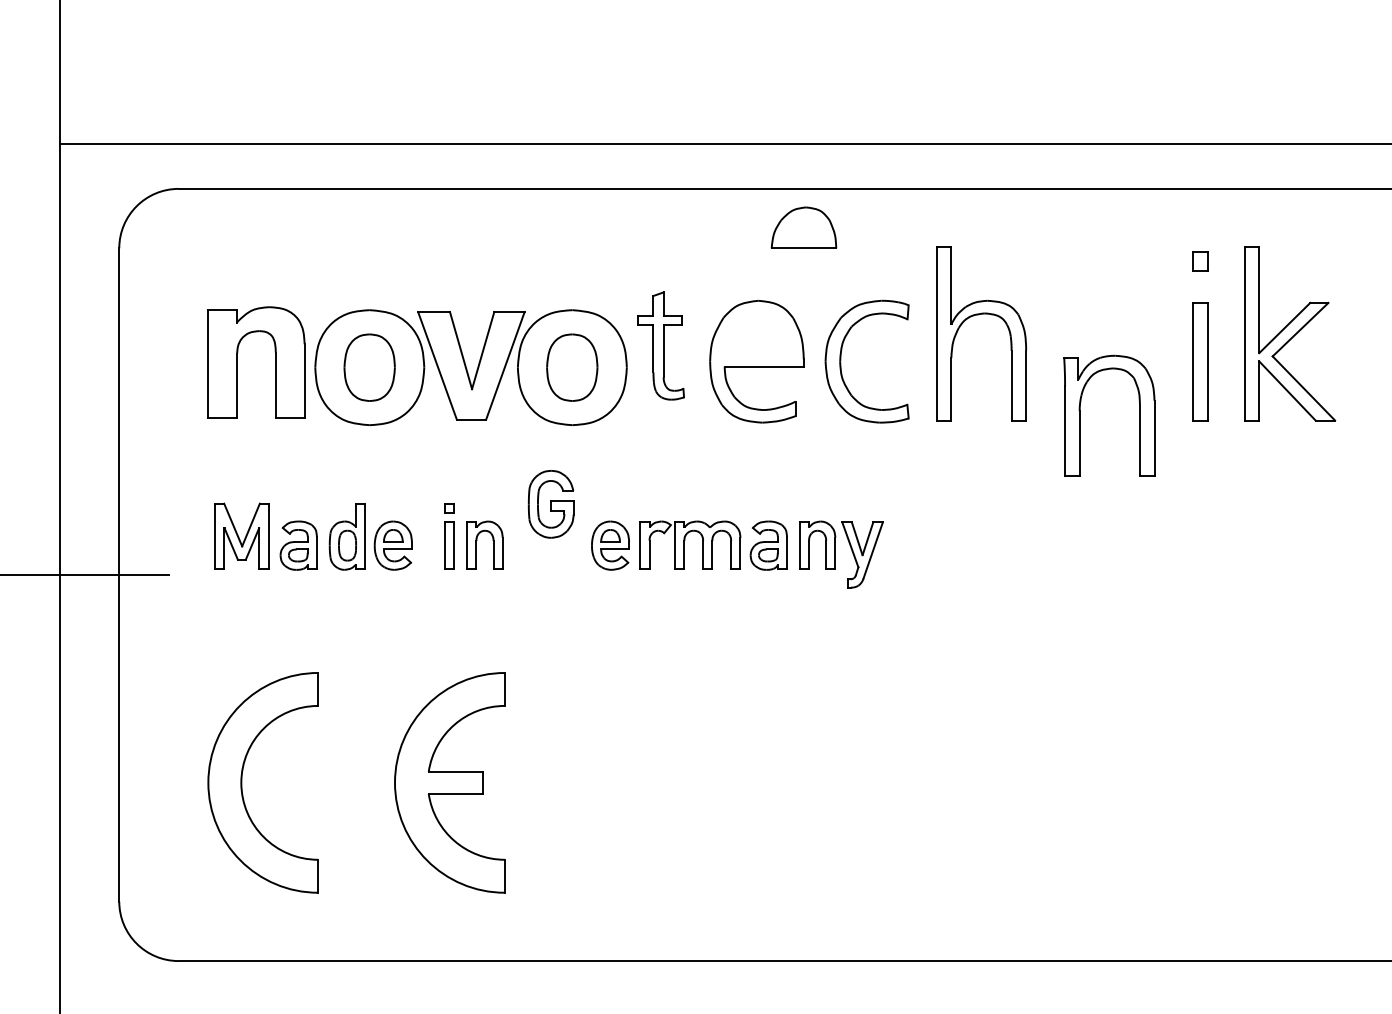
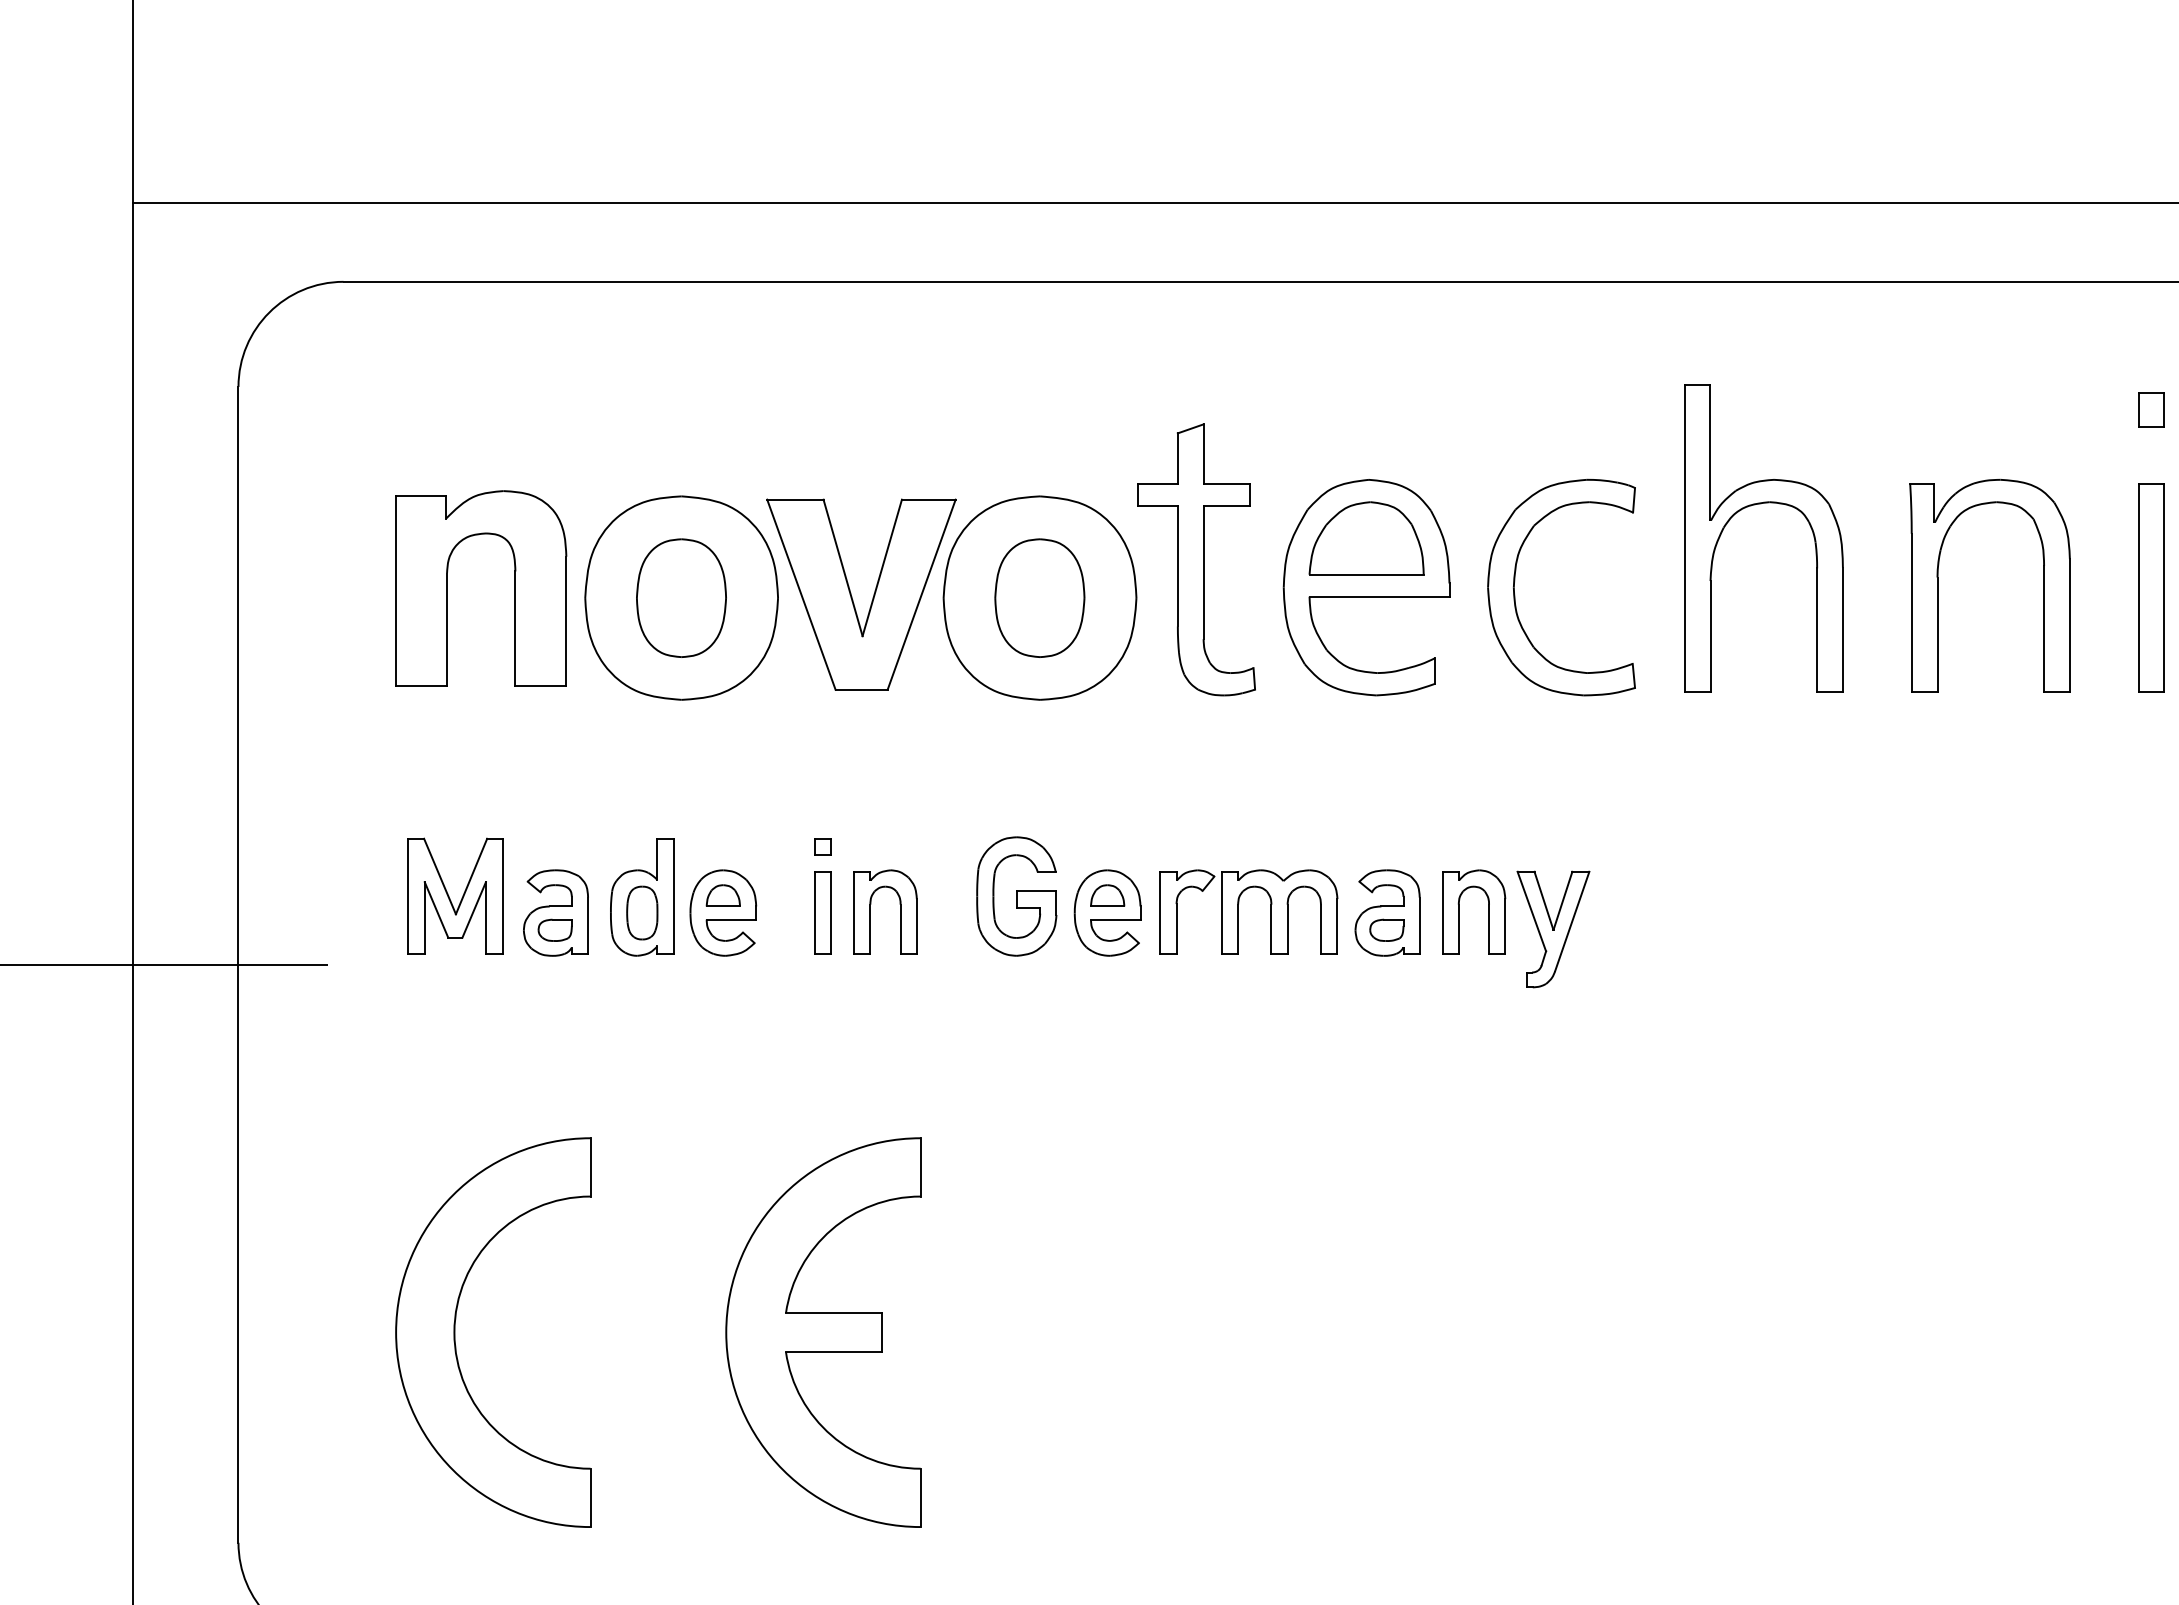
part: (803, 227) -> (1365, 537), moved
part: (660, 345) -> (1195, 558), size x1.43
part: (1080, 415) -> (1938, 585), moved
part: (550, 504) -> (1015, 896), moved

